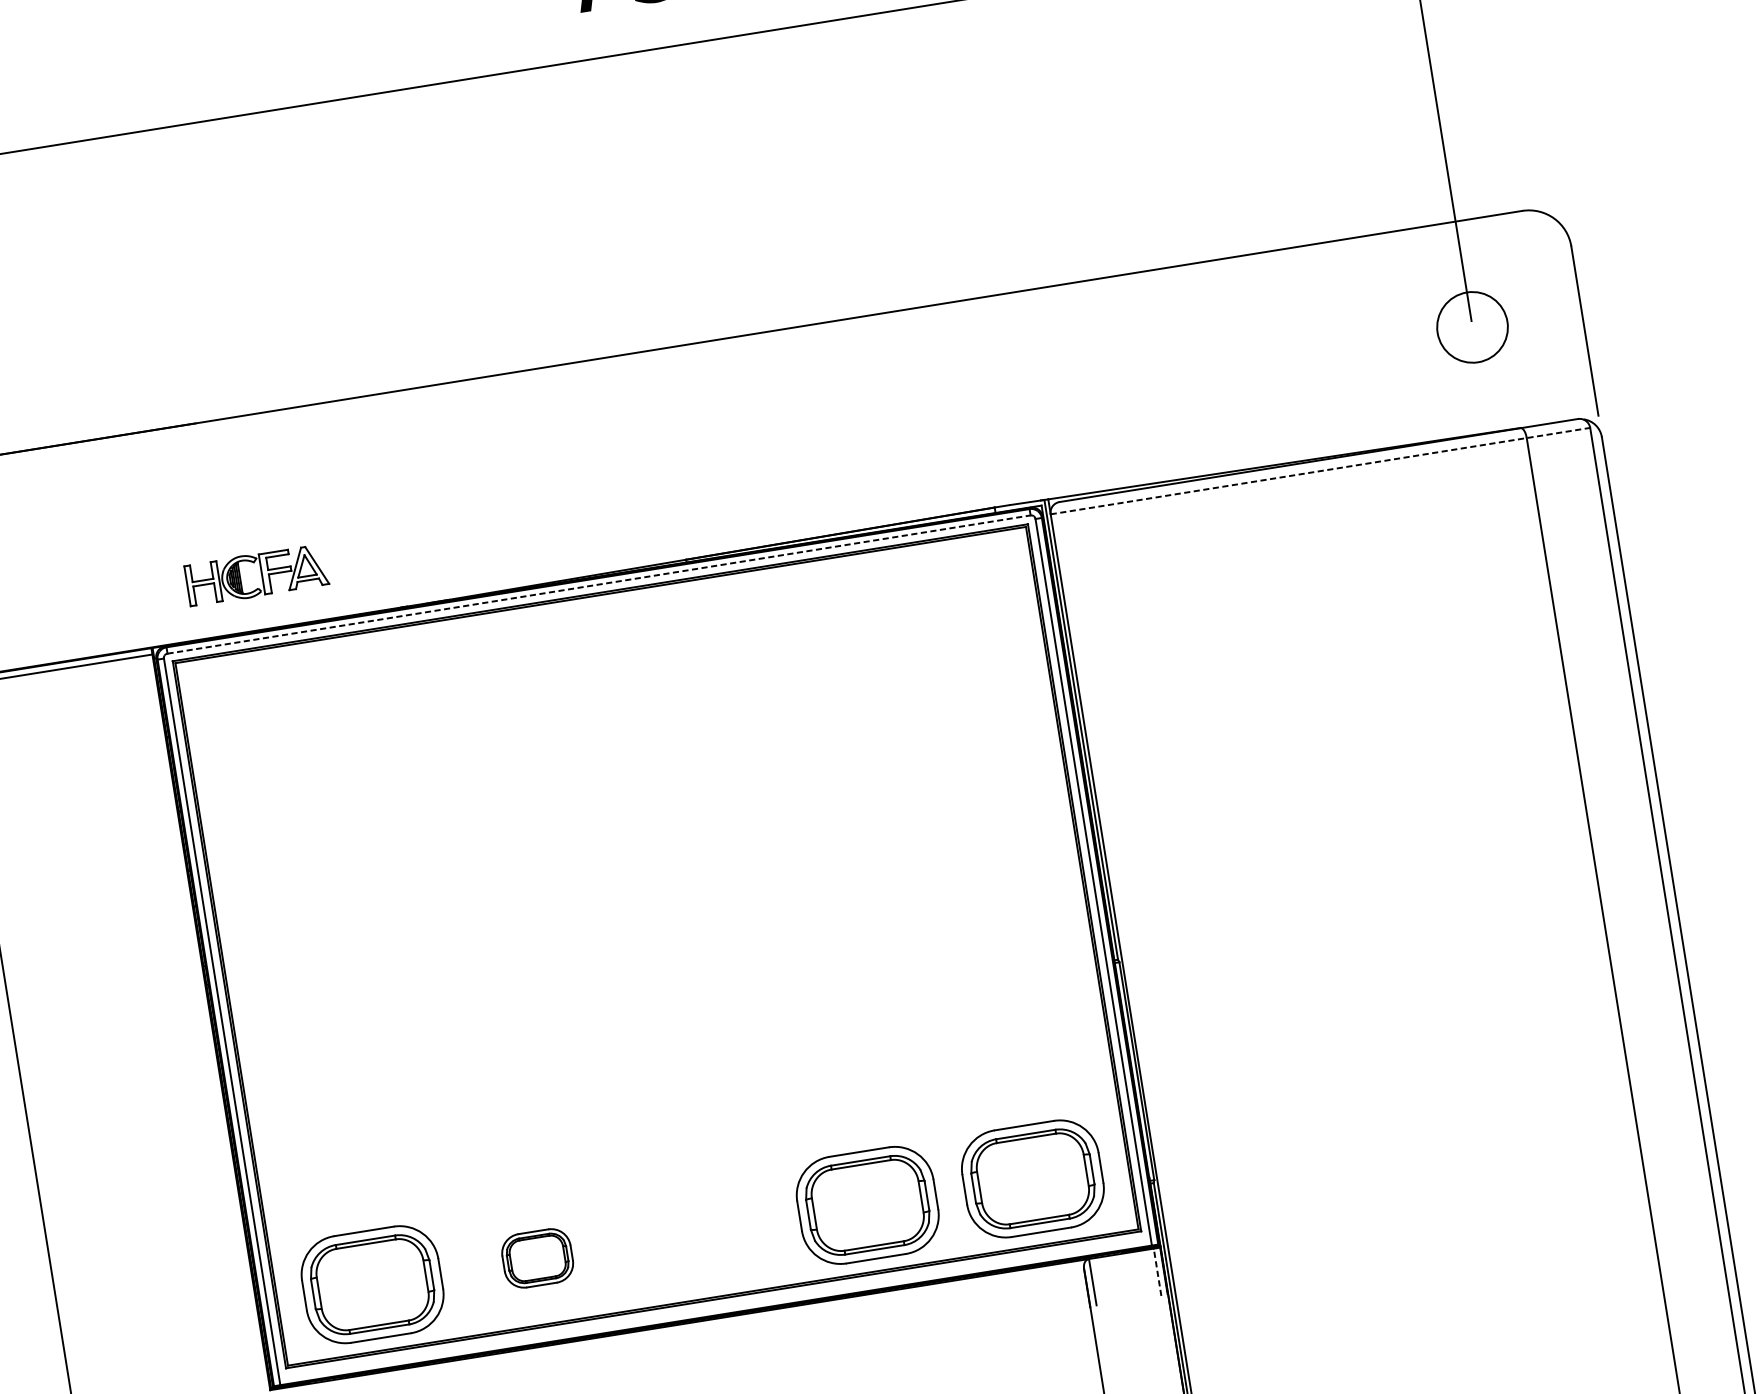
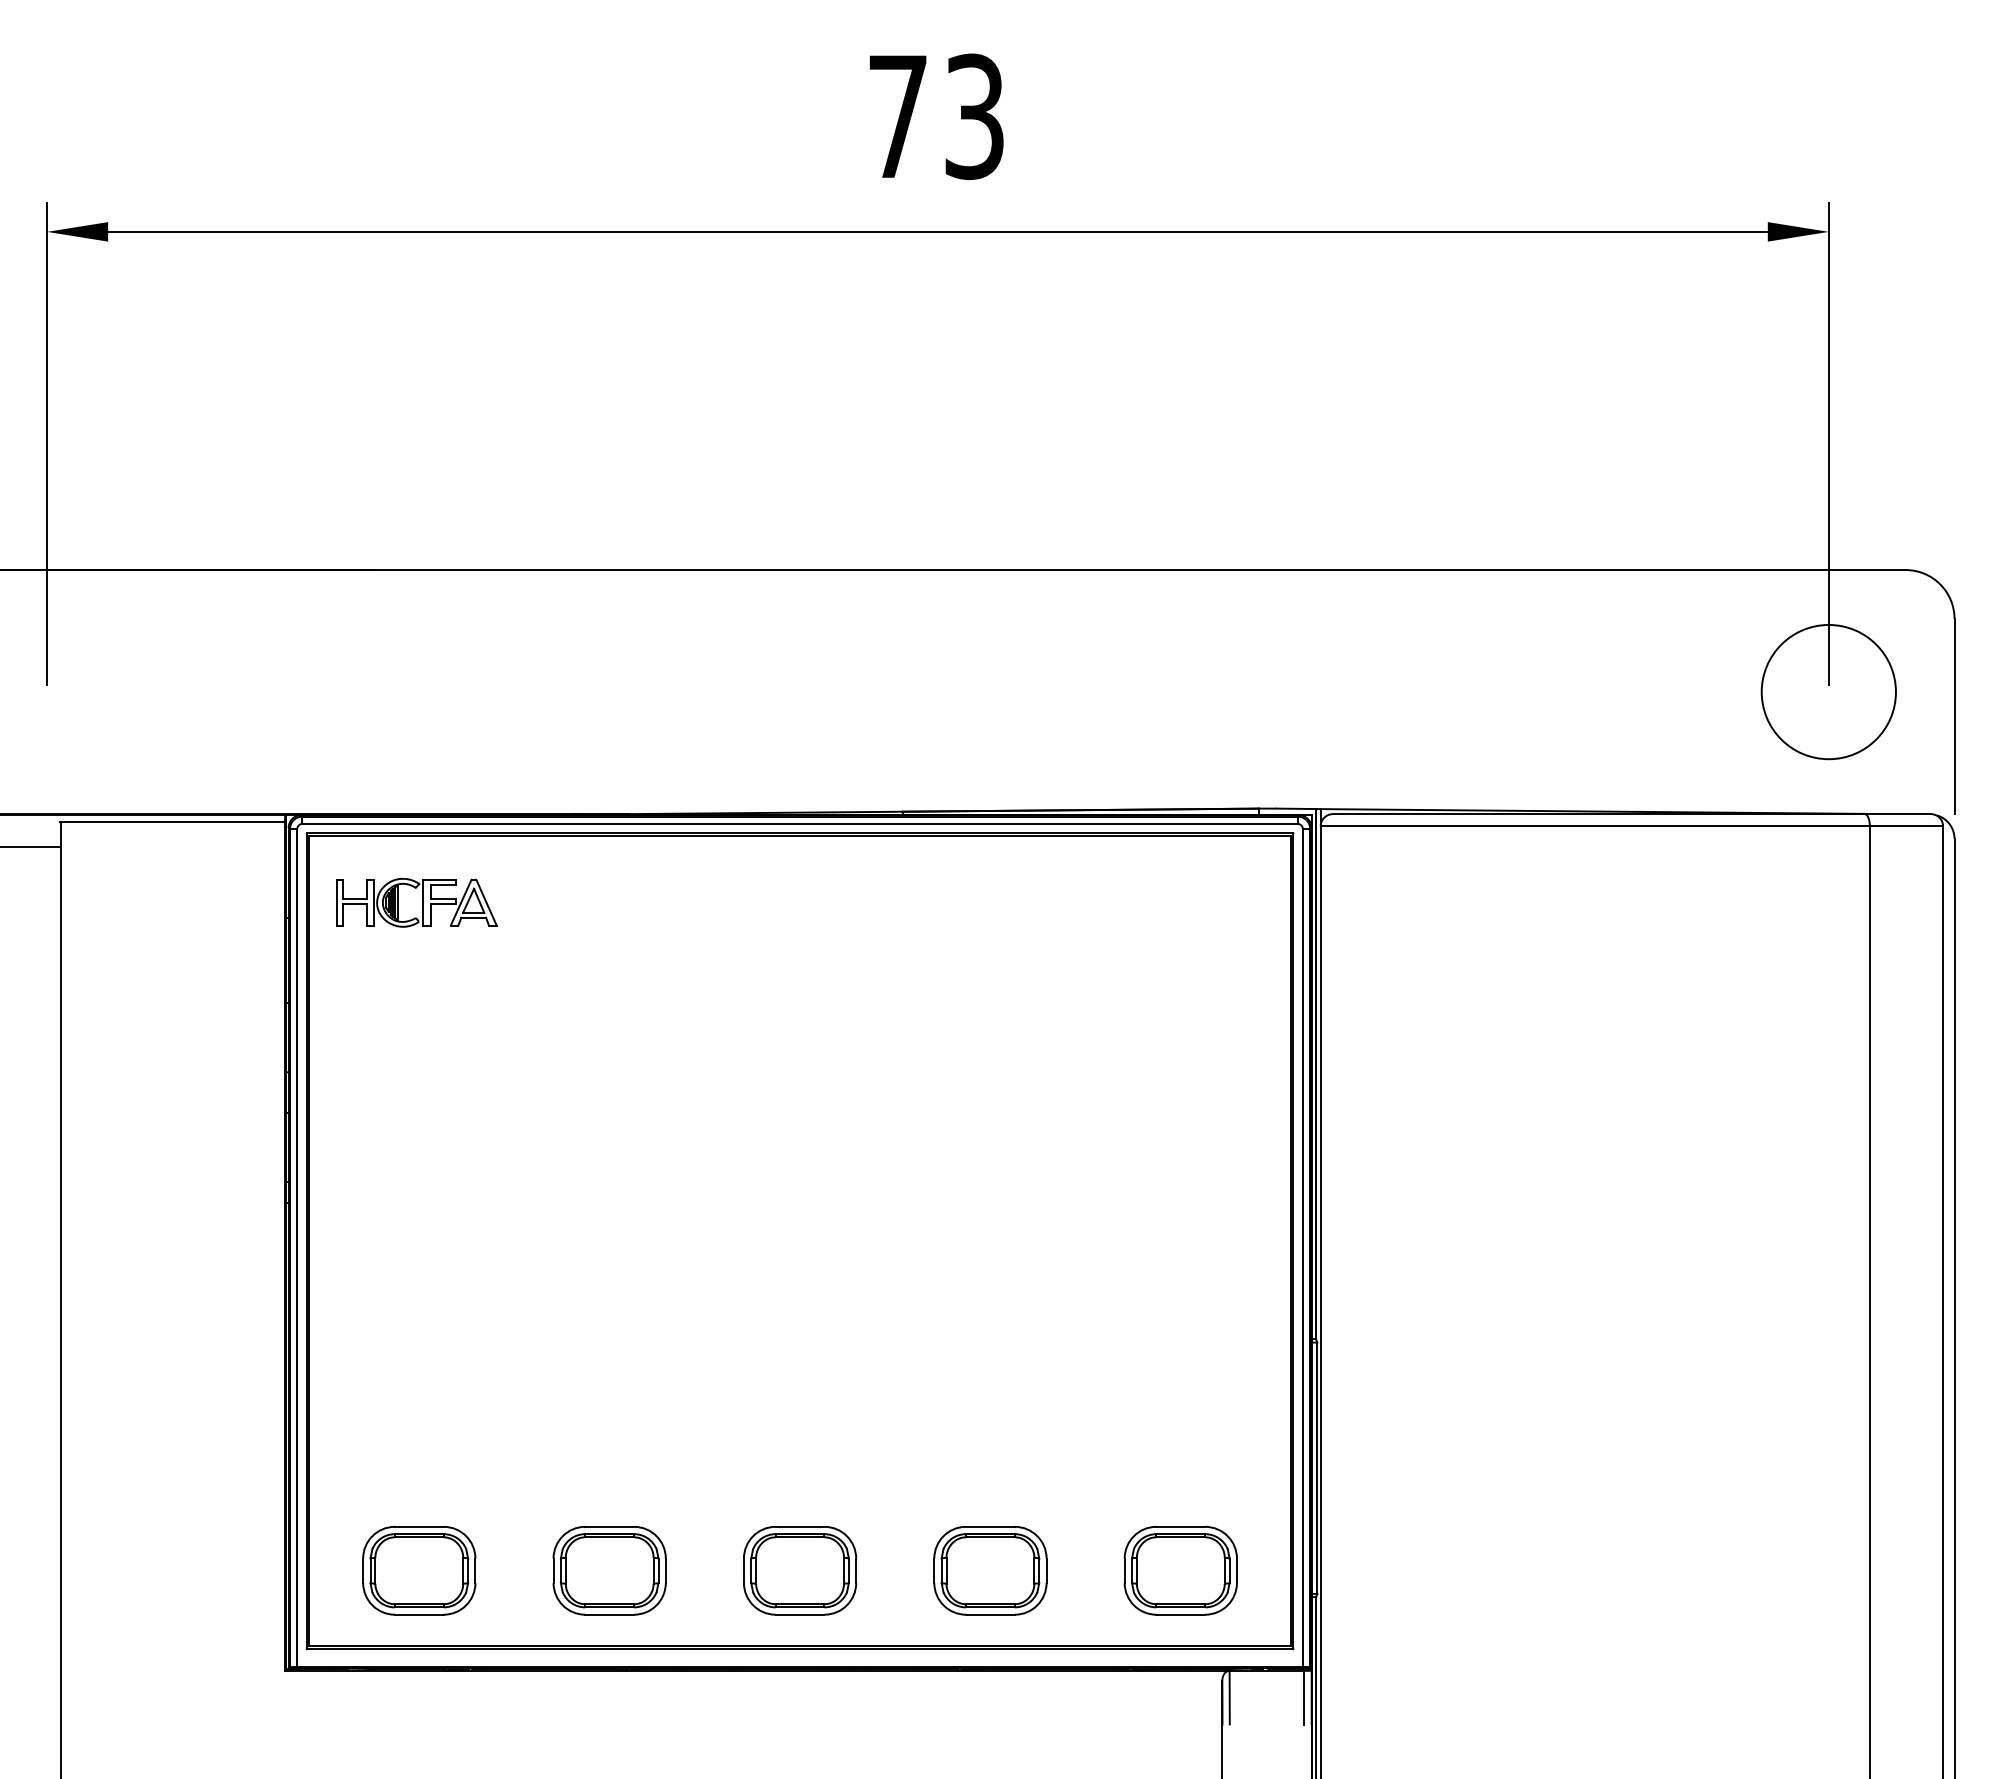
circle: (1472, 326) -> (1828, 691), size x1.67
line: (1321, 471) -> (1632, 826), dashed -> solid
part: (256, 574) -> (416, 902), moved
line: (599, 584) -> (800, 823), dashed -> solid
part: (1032, 1178) -> (1180, 1570), size x0.71
part: (867, 1205) -> (990, 1570), size x0.71
part: (703, 1231) -> (800, 1570), added
part: (537, 1258) -> (609, 1570), size x1.43
line: (1157, 1271) -> (1304, 1697), dashed -> solid
part: (372, 1284) -> (419, 1570), size x0.71

